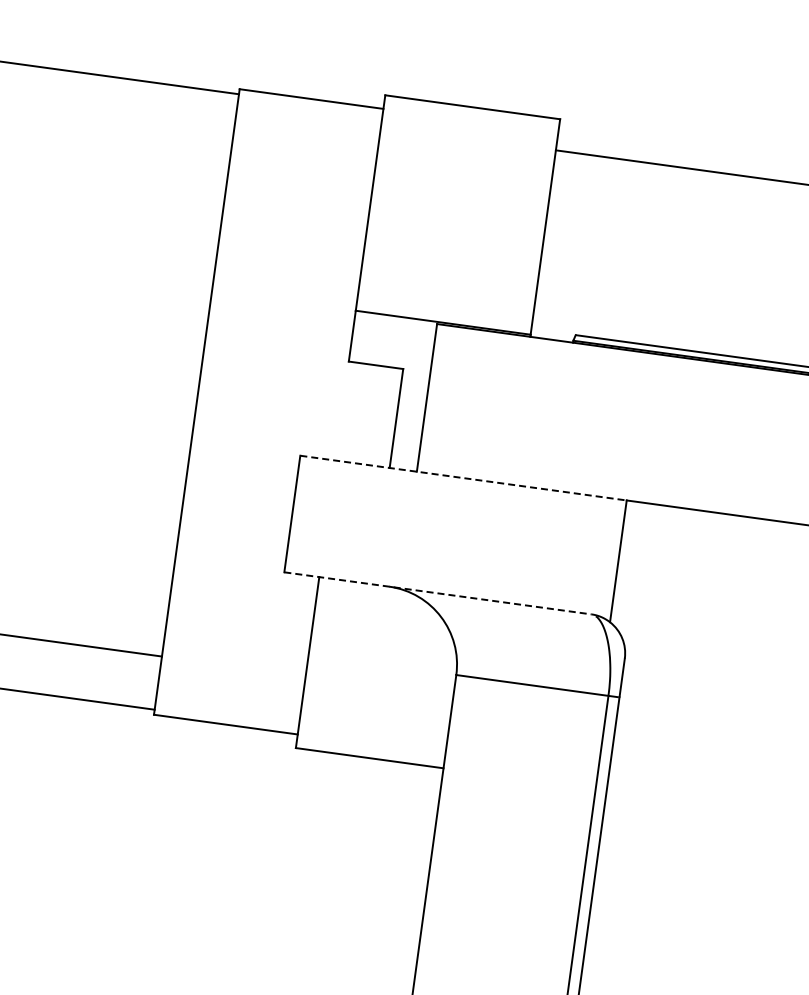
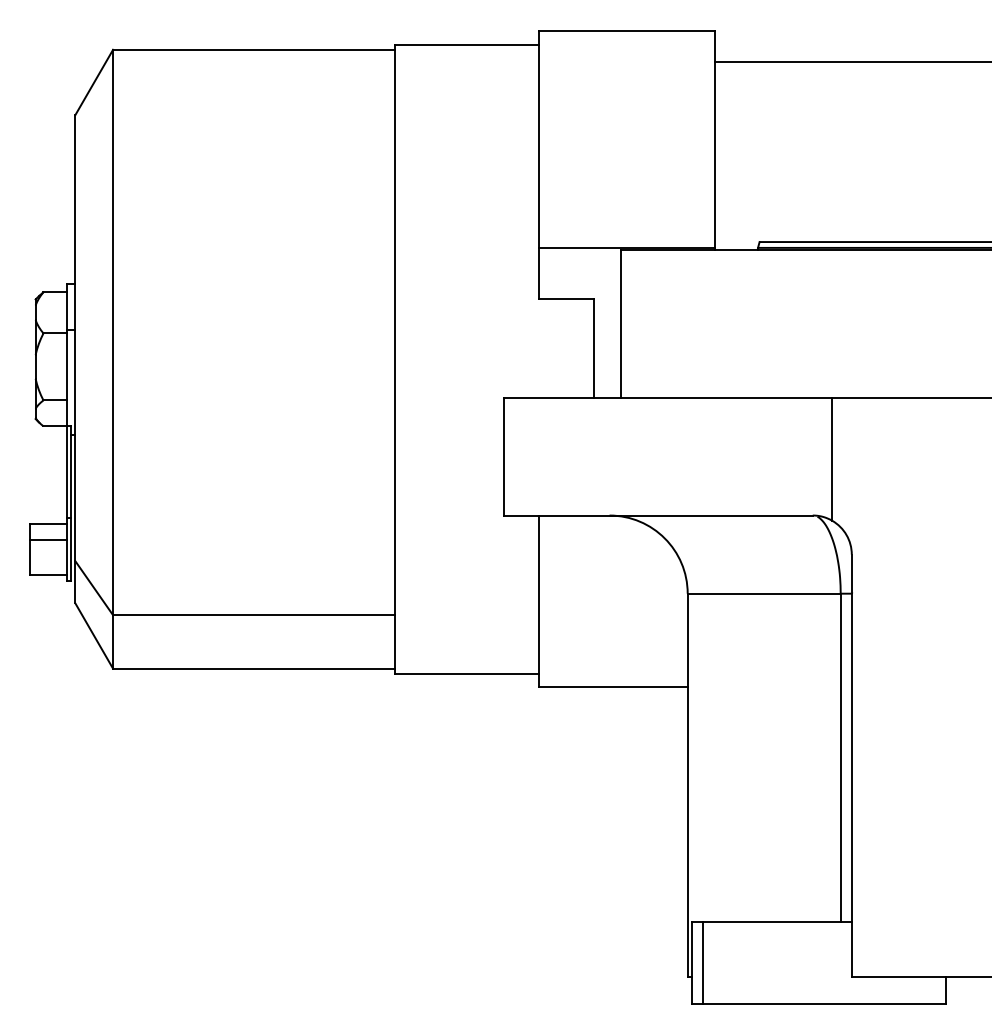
line: (463, 478) -> (668, 398), dashed -> solid
line: (437, 593) -> (658, 515), dashed -> solid

